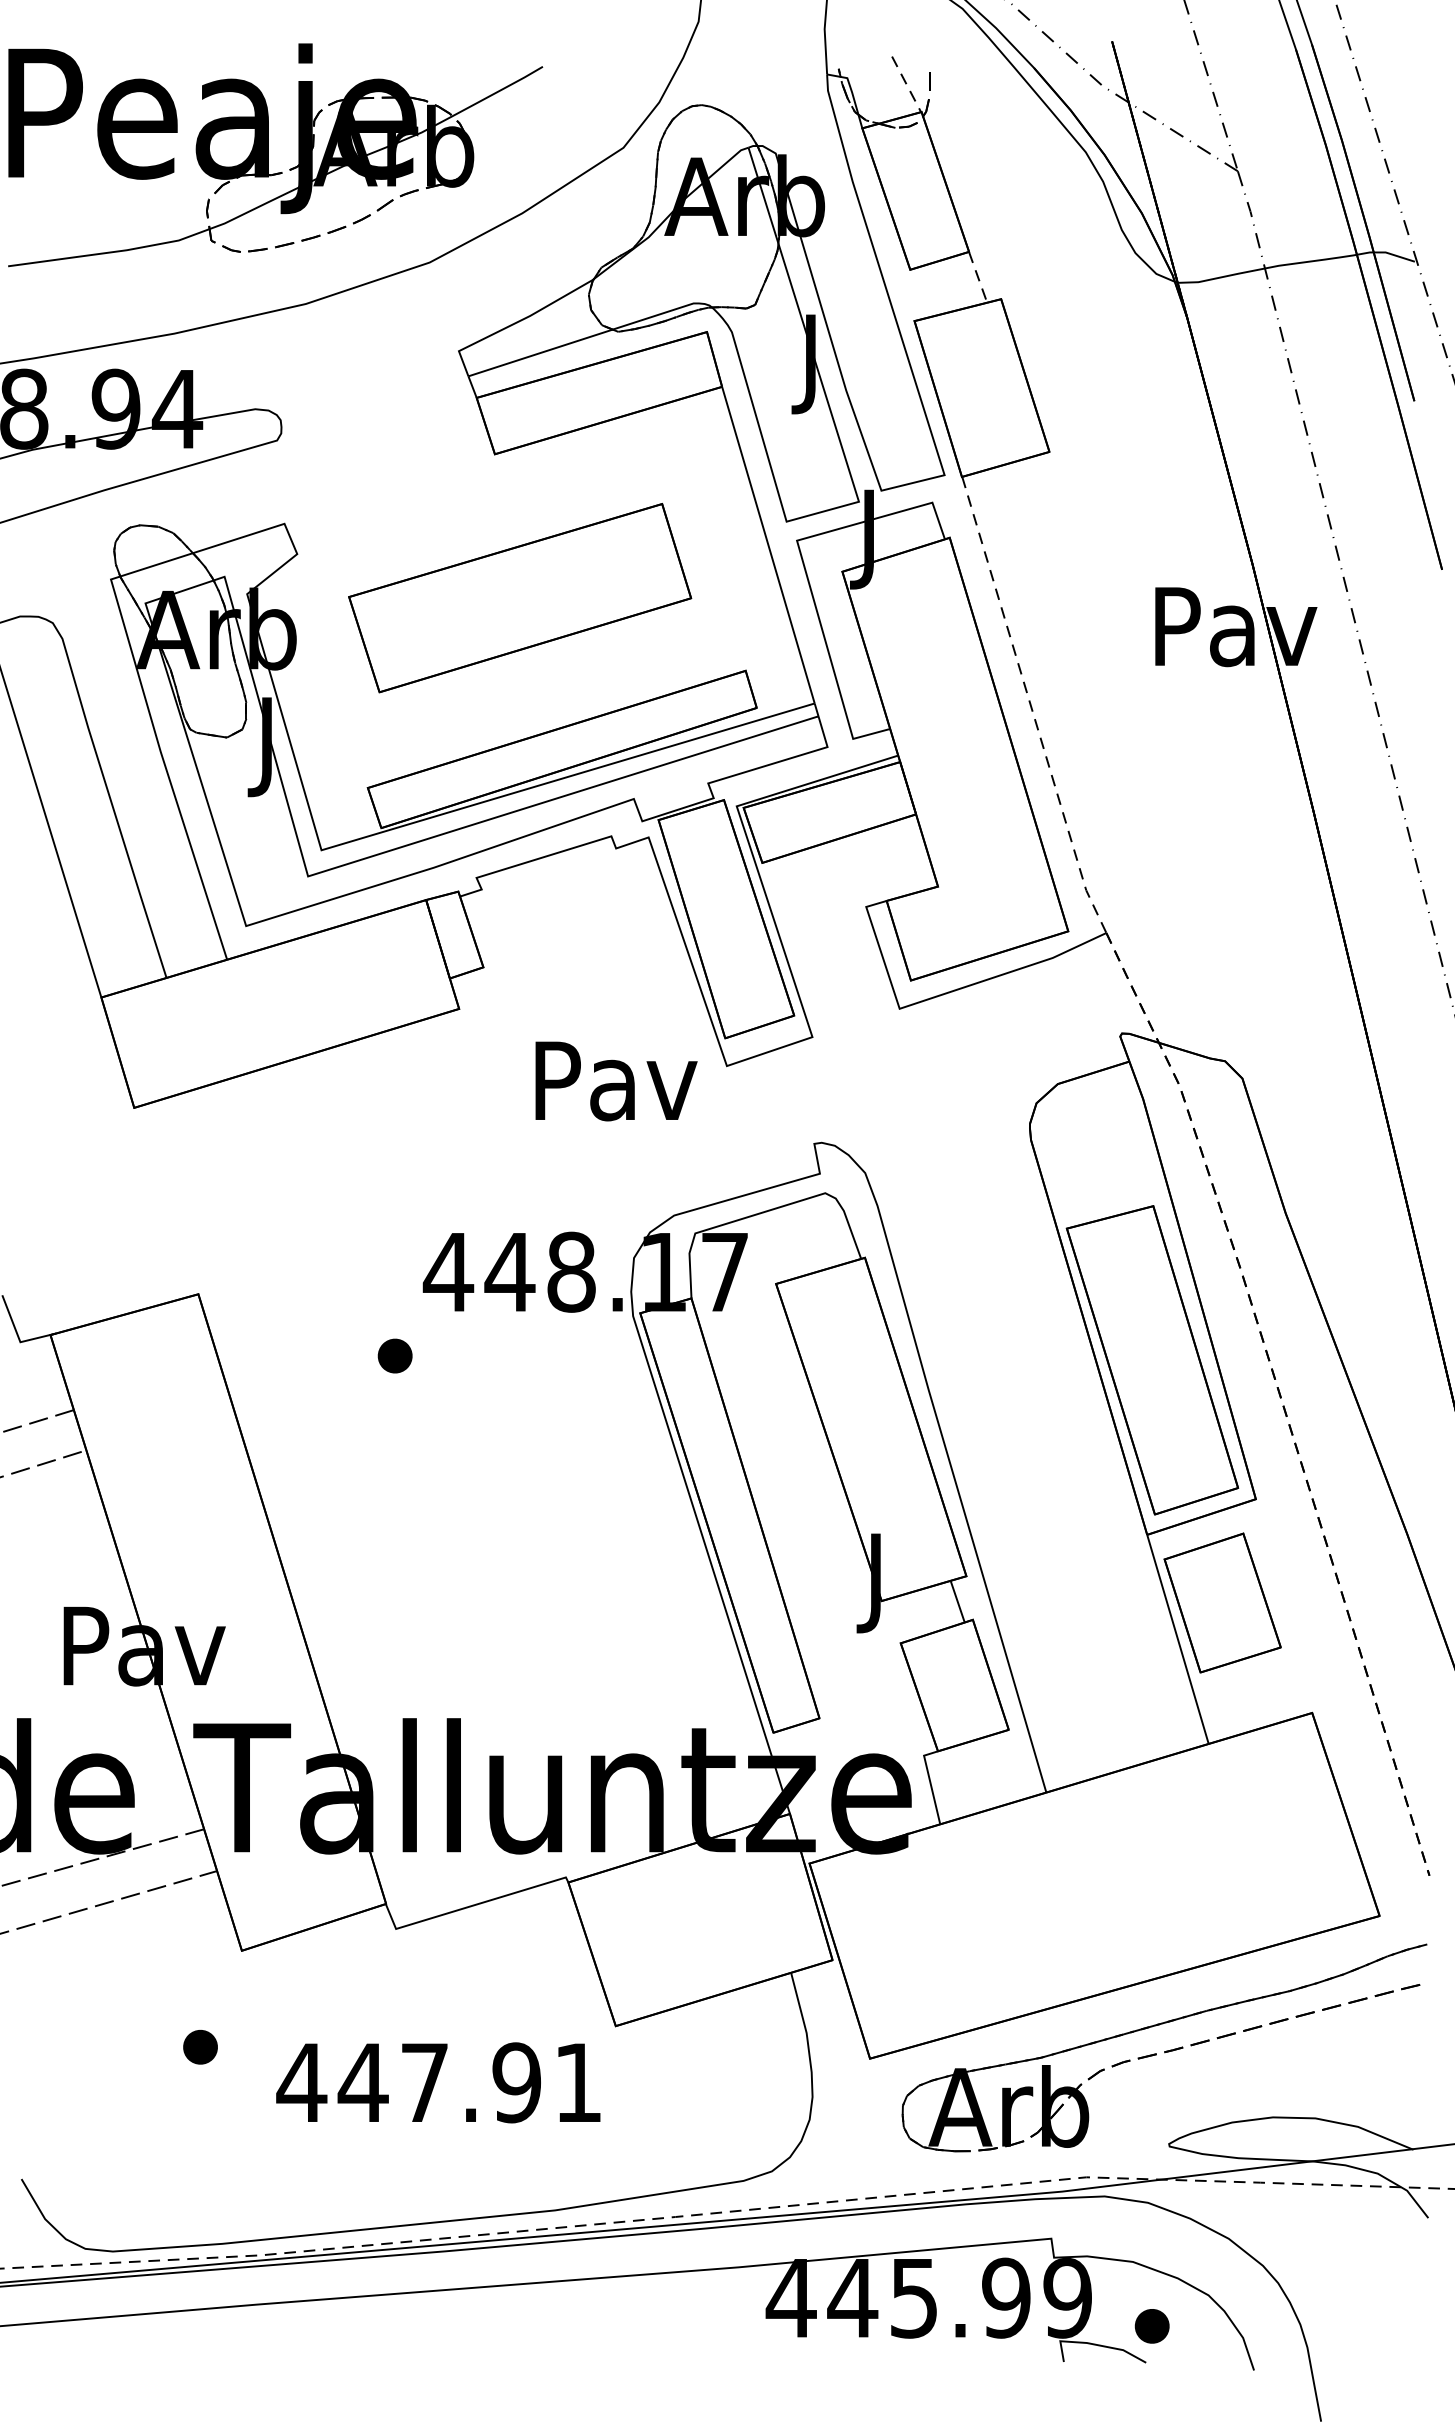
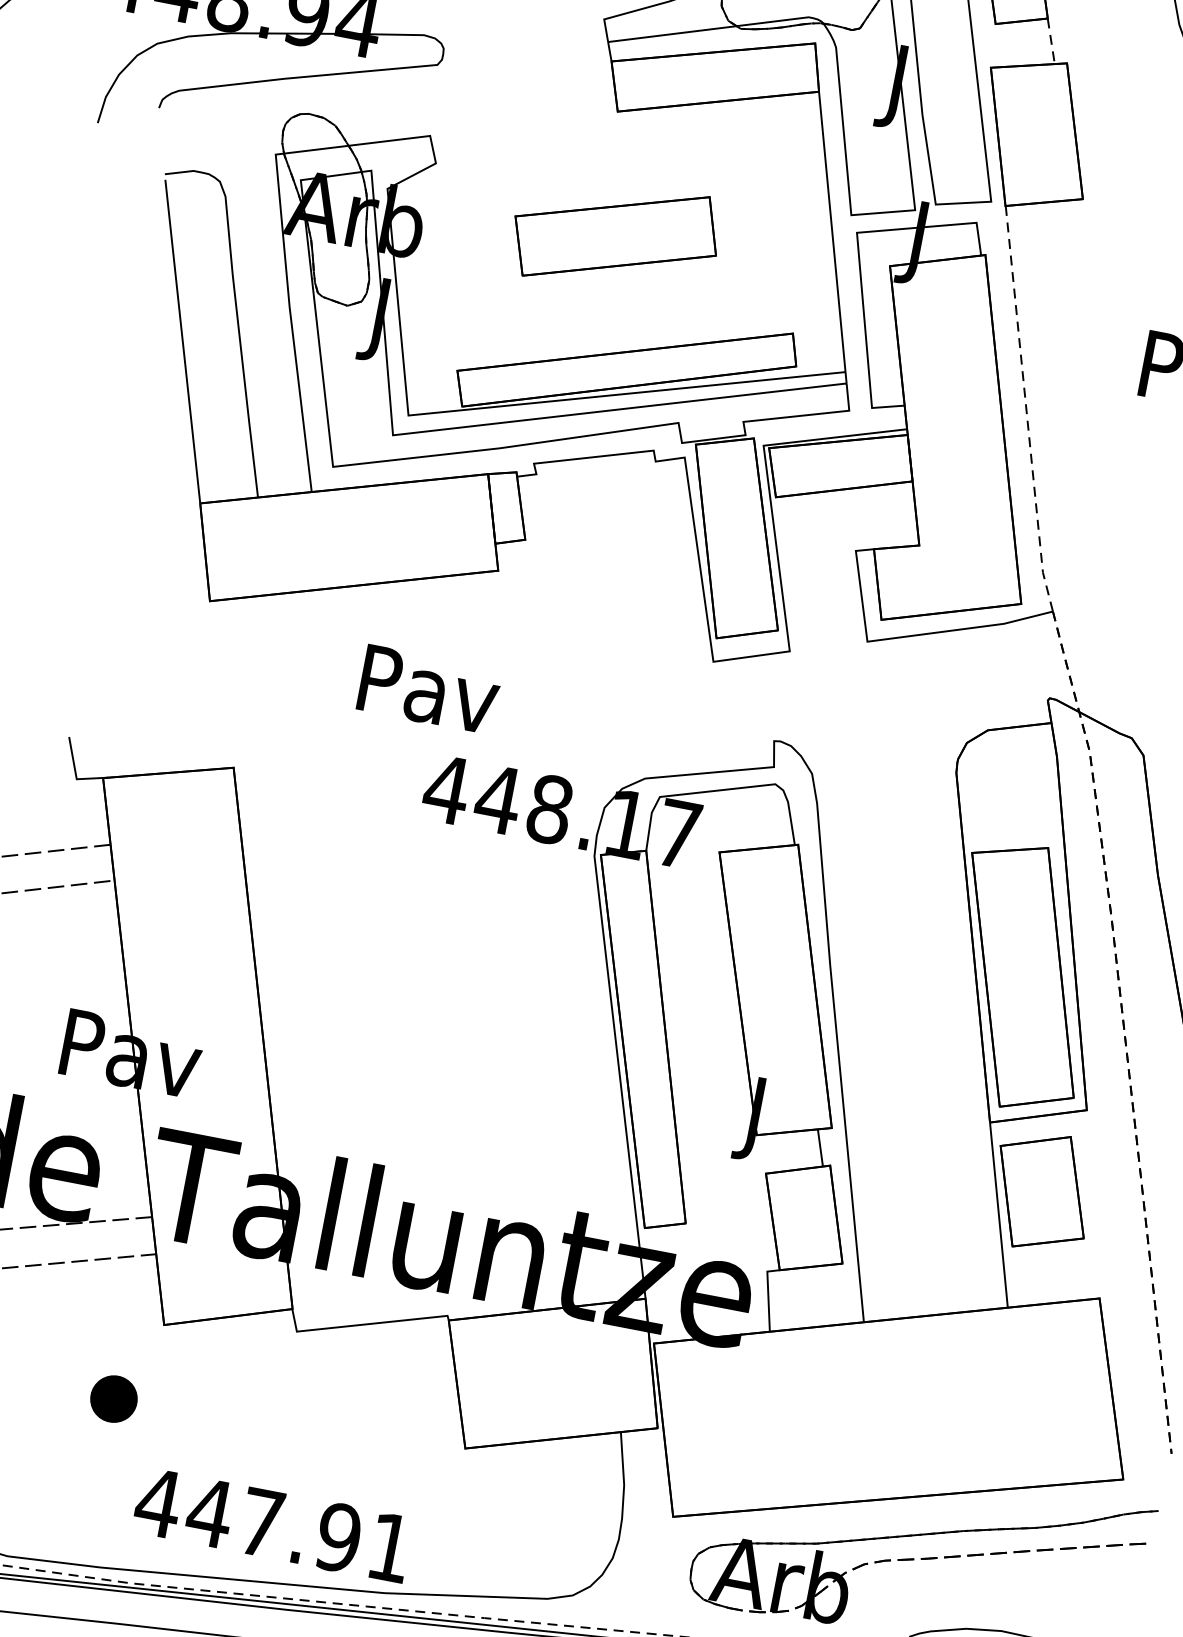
part: (520, 598) -> (615, 236), size x0.7
text: (616, 1081) -> (429, 690), moved
part: (394, 1355) -> (388, 850), removed
part: (200, 2047) -> (113, 1399), size x1.6
text: (438, 2082) -> (273, 1524), moved

